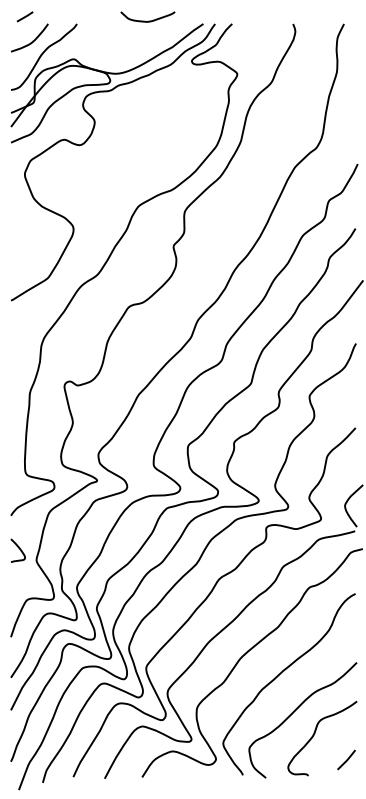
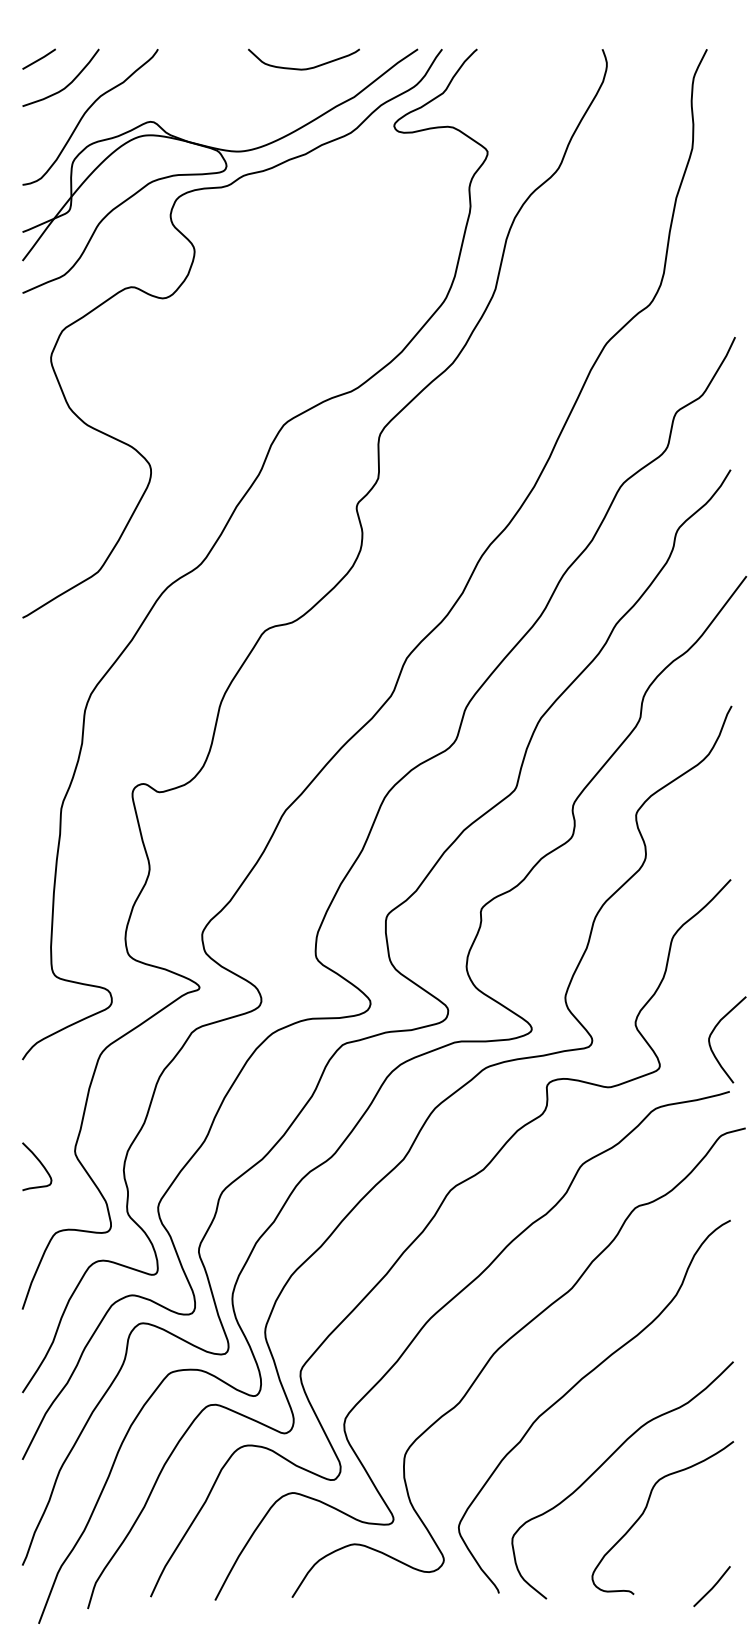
line: (24, 16) -> (37, 58), moved
curve: (148, 20) -> (305, 66), moved
curve: (18, 548) -> (37, 1162), moved
line: (346, 759) -> (712, 1585), moved

